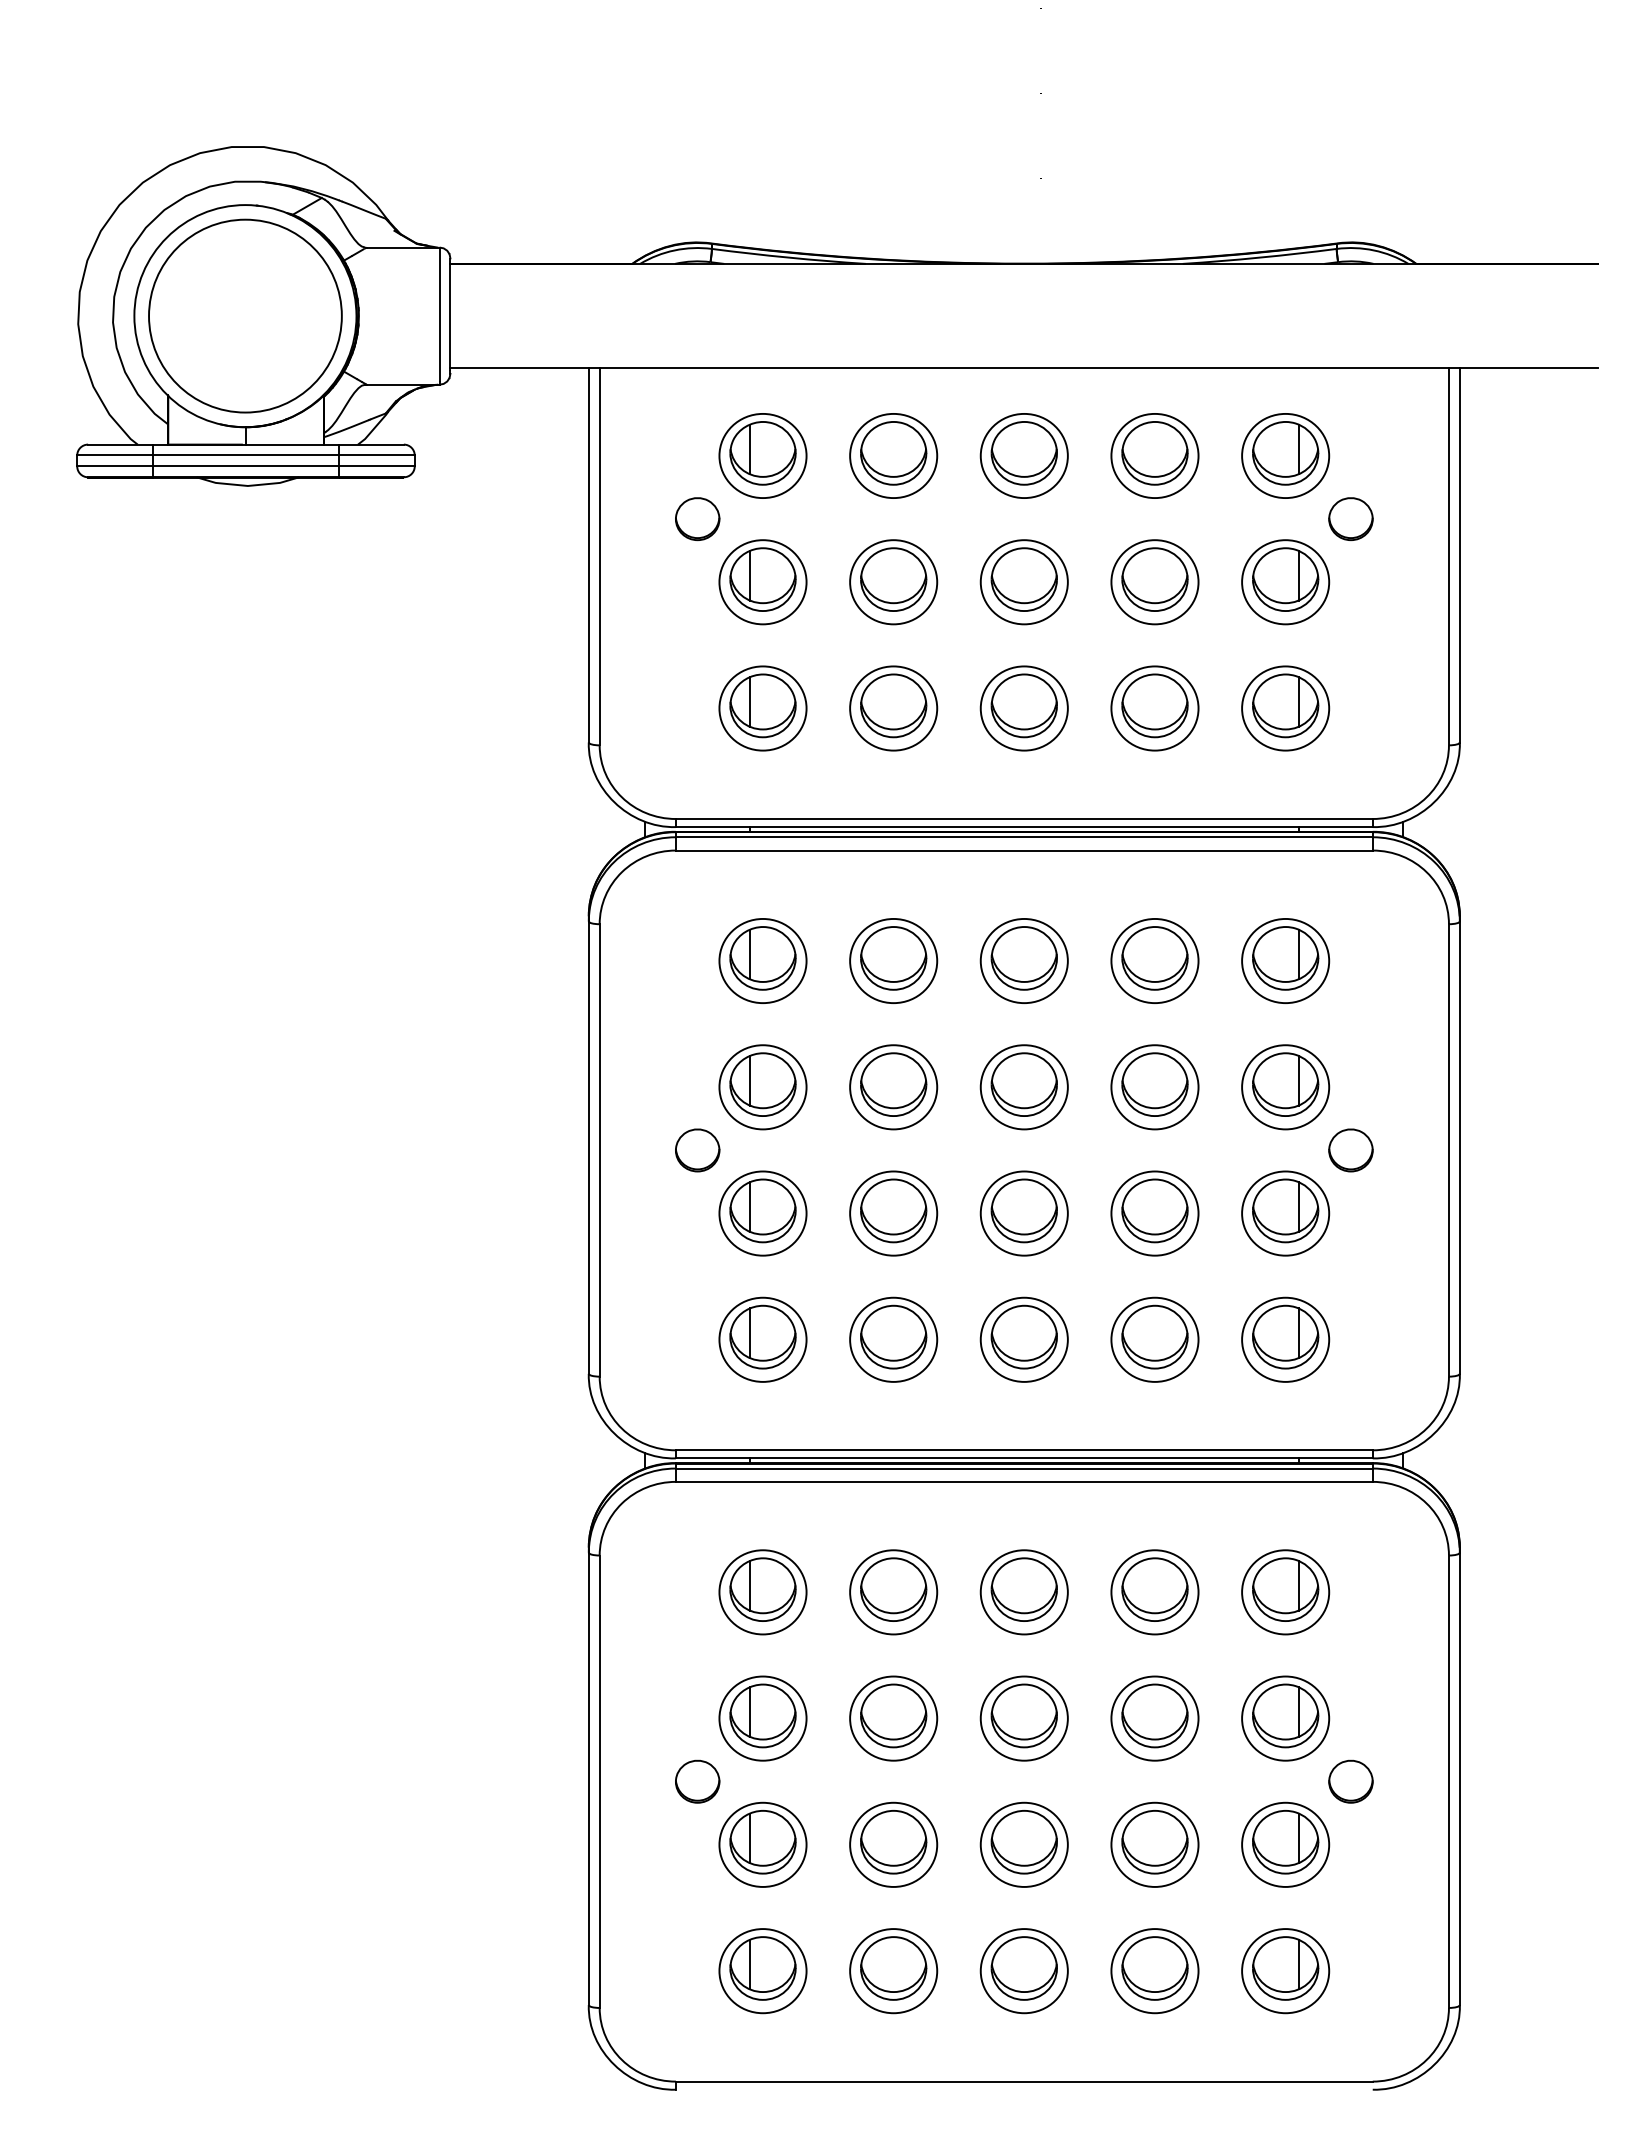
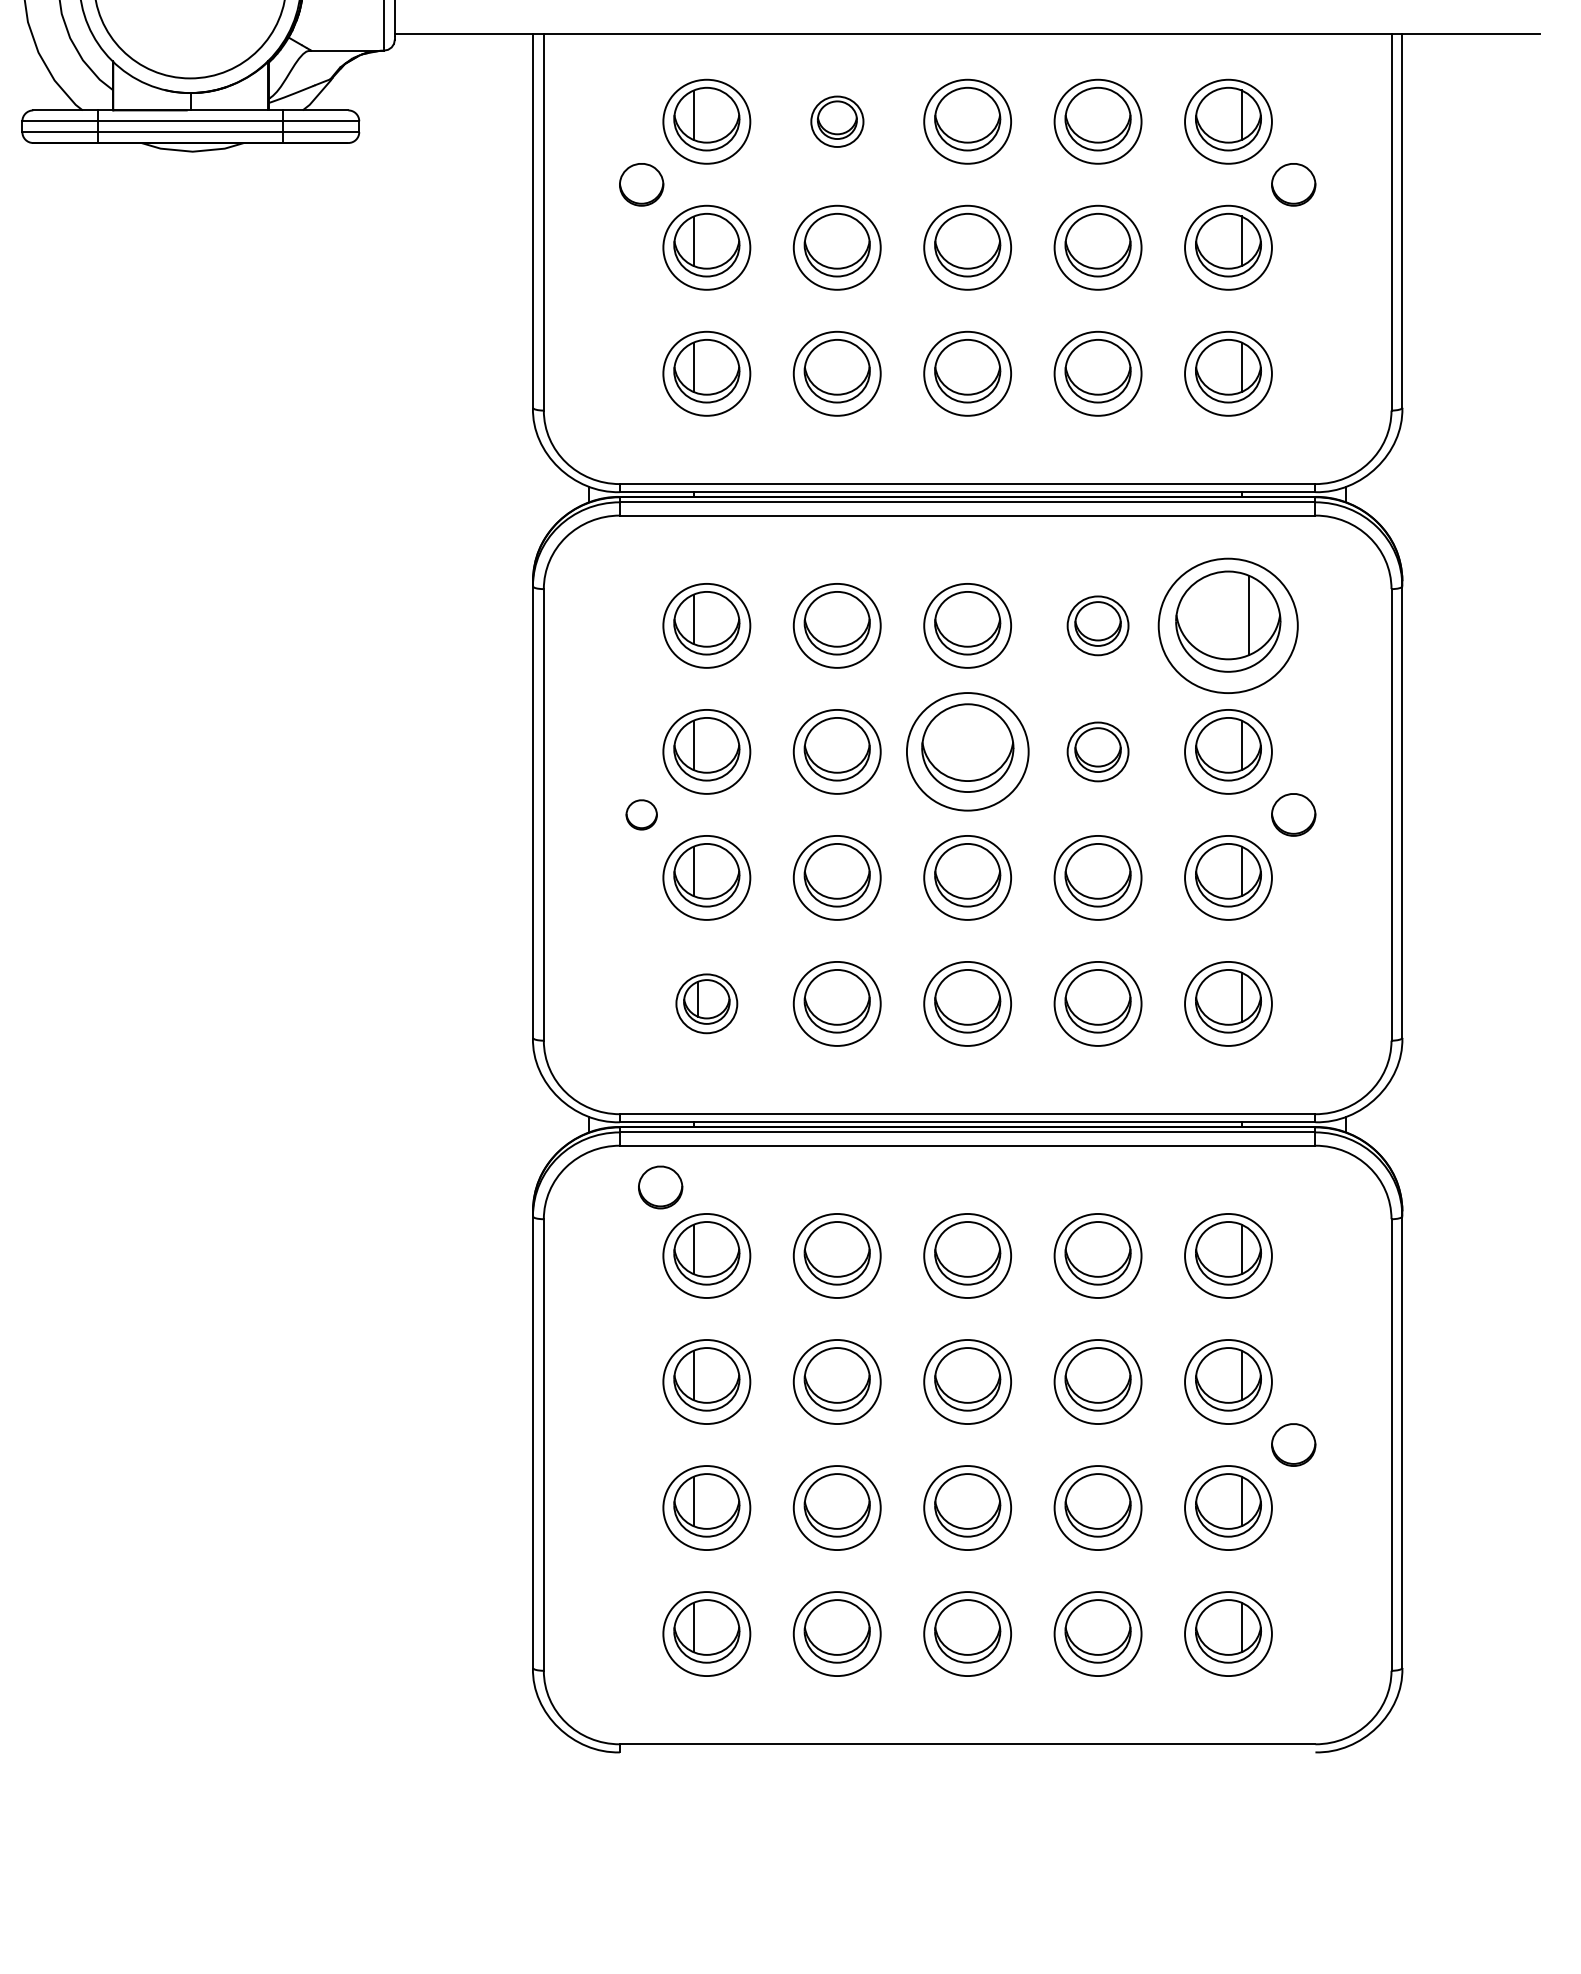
part: (893, 455) -> (837, 121), size x0.6
part: (1154, 960) -> (1097, 625), size x0.7
part: (1285, 960) -> (1228, 625), size x1.6
part: (1023, 1087) -> (966, 752), size x1.4
part: (1154, 1087) -> (1097, 752), size x0.7
part: (697, 1150) -> (641, 814), size x0.7
part: (762, 1339) -> (706, 1003), size x0.7
part: (697, 1781) -> (660, 1187), moved

